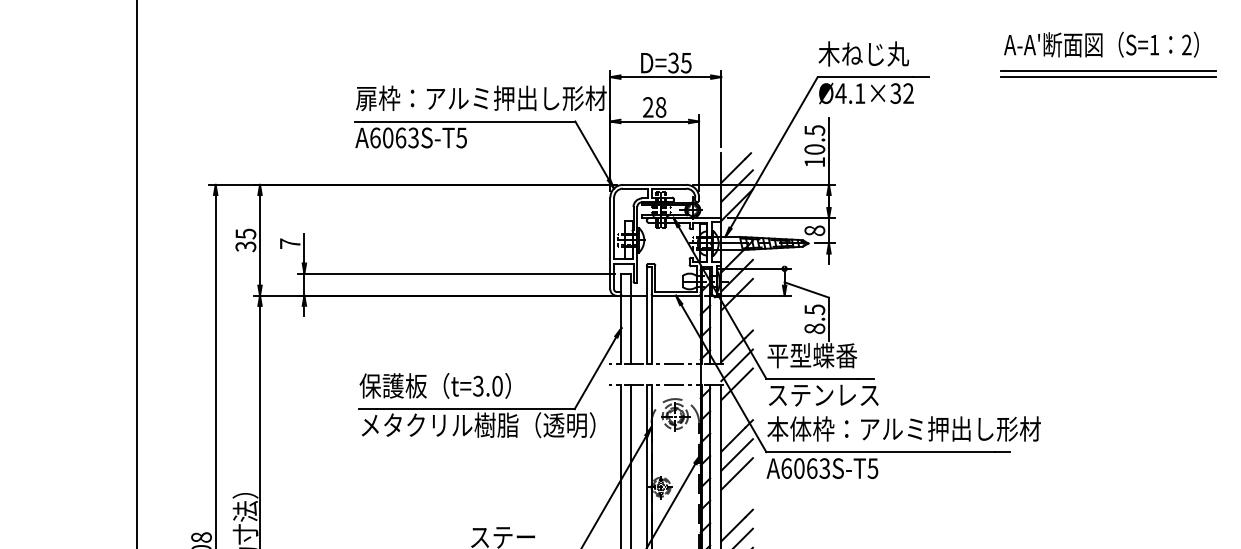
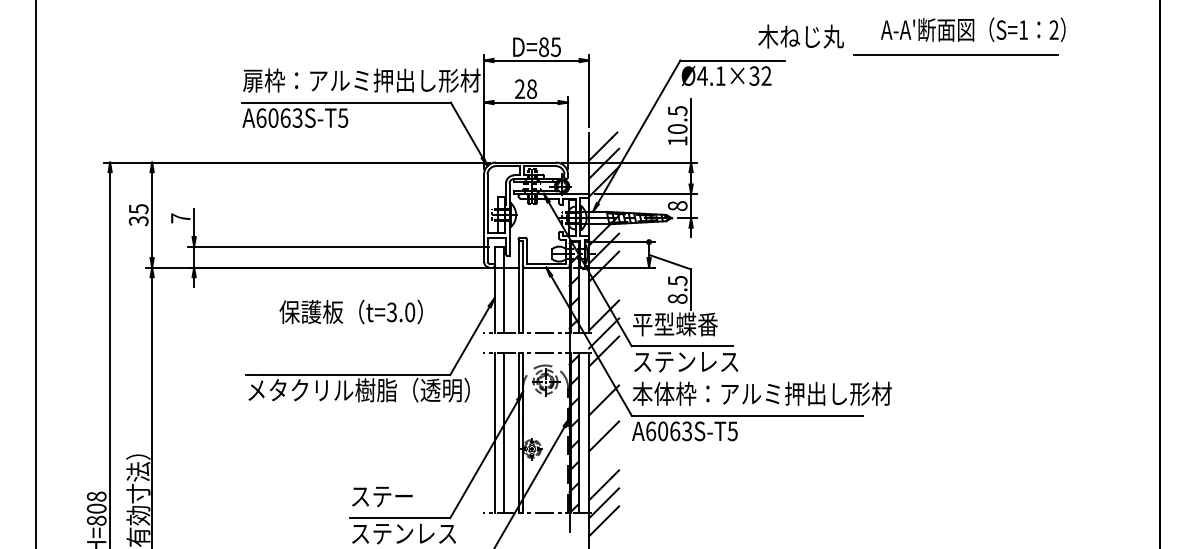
text: (1101, 44) -> (973, 29), moved
text: (863, 53) -> (800, 36), moved
text: (673, 62) -> (543, 46), D=35 -> D=85
line: (1108, 77) -> (955, 60), removed
text: (434, 385) -> (350, 311), moved
line: (737, 455) -> (604, 418), removed

